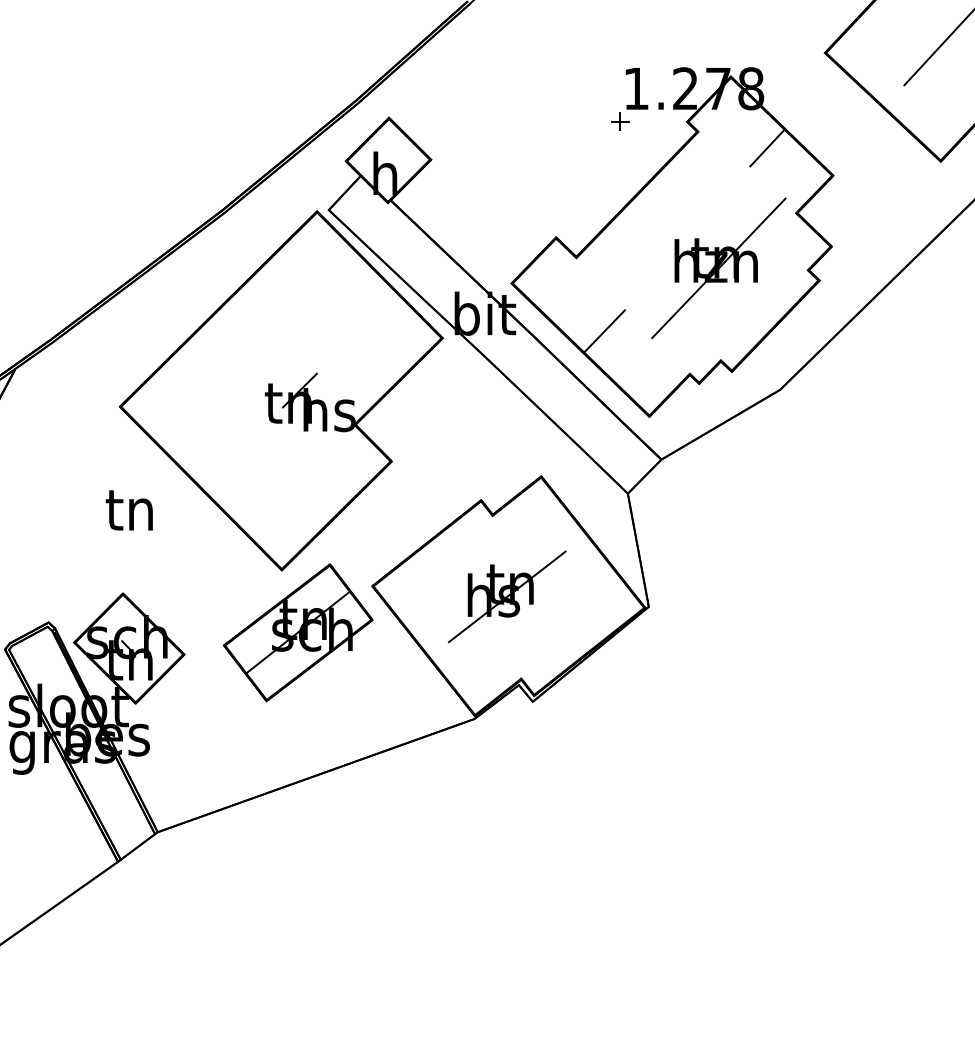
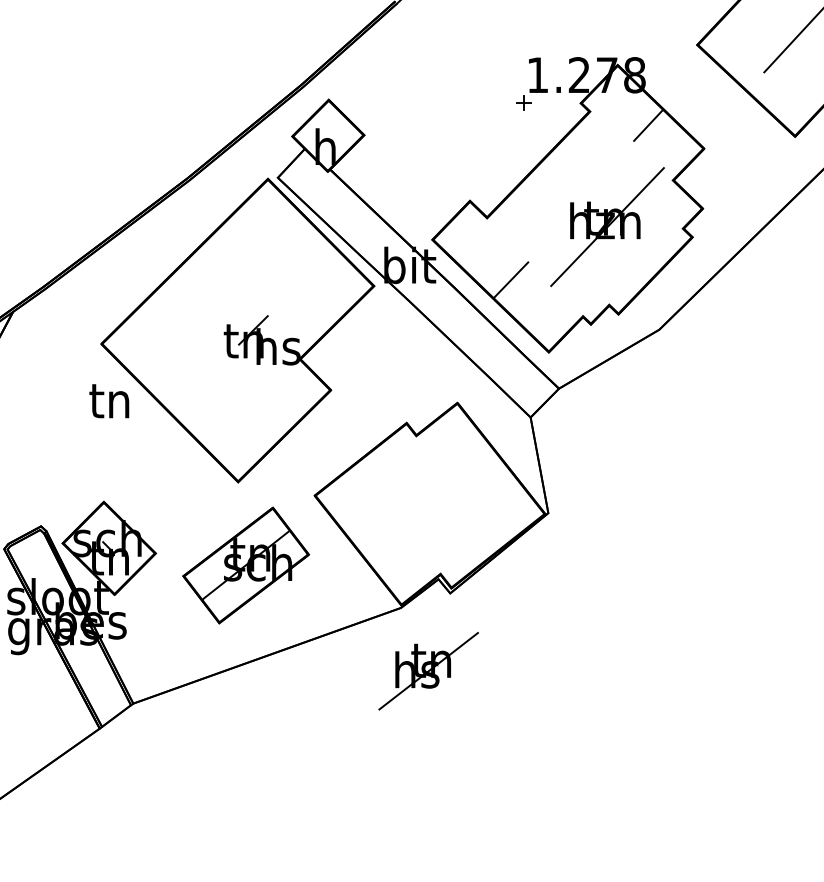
text: (128, 510) -> (108, 401), moved
part: (507, 596) -> (428, 670), moved
part: (297, 632) -> (245, 565), moved

